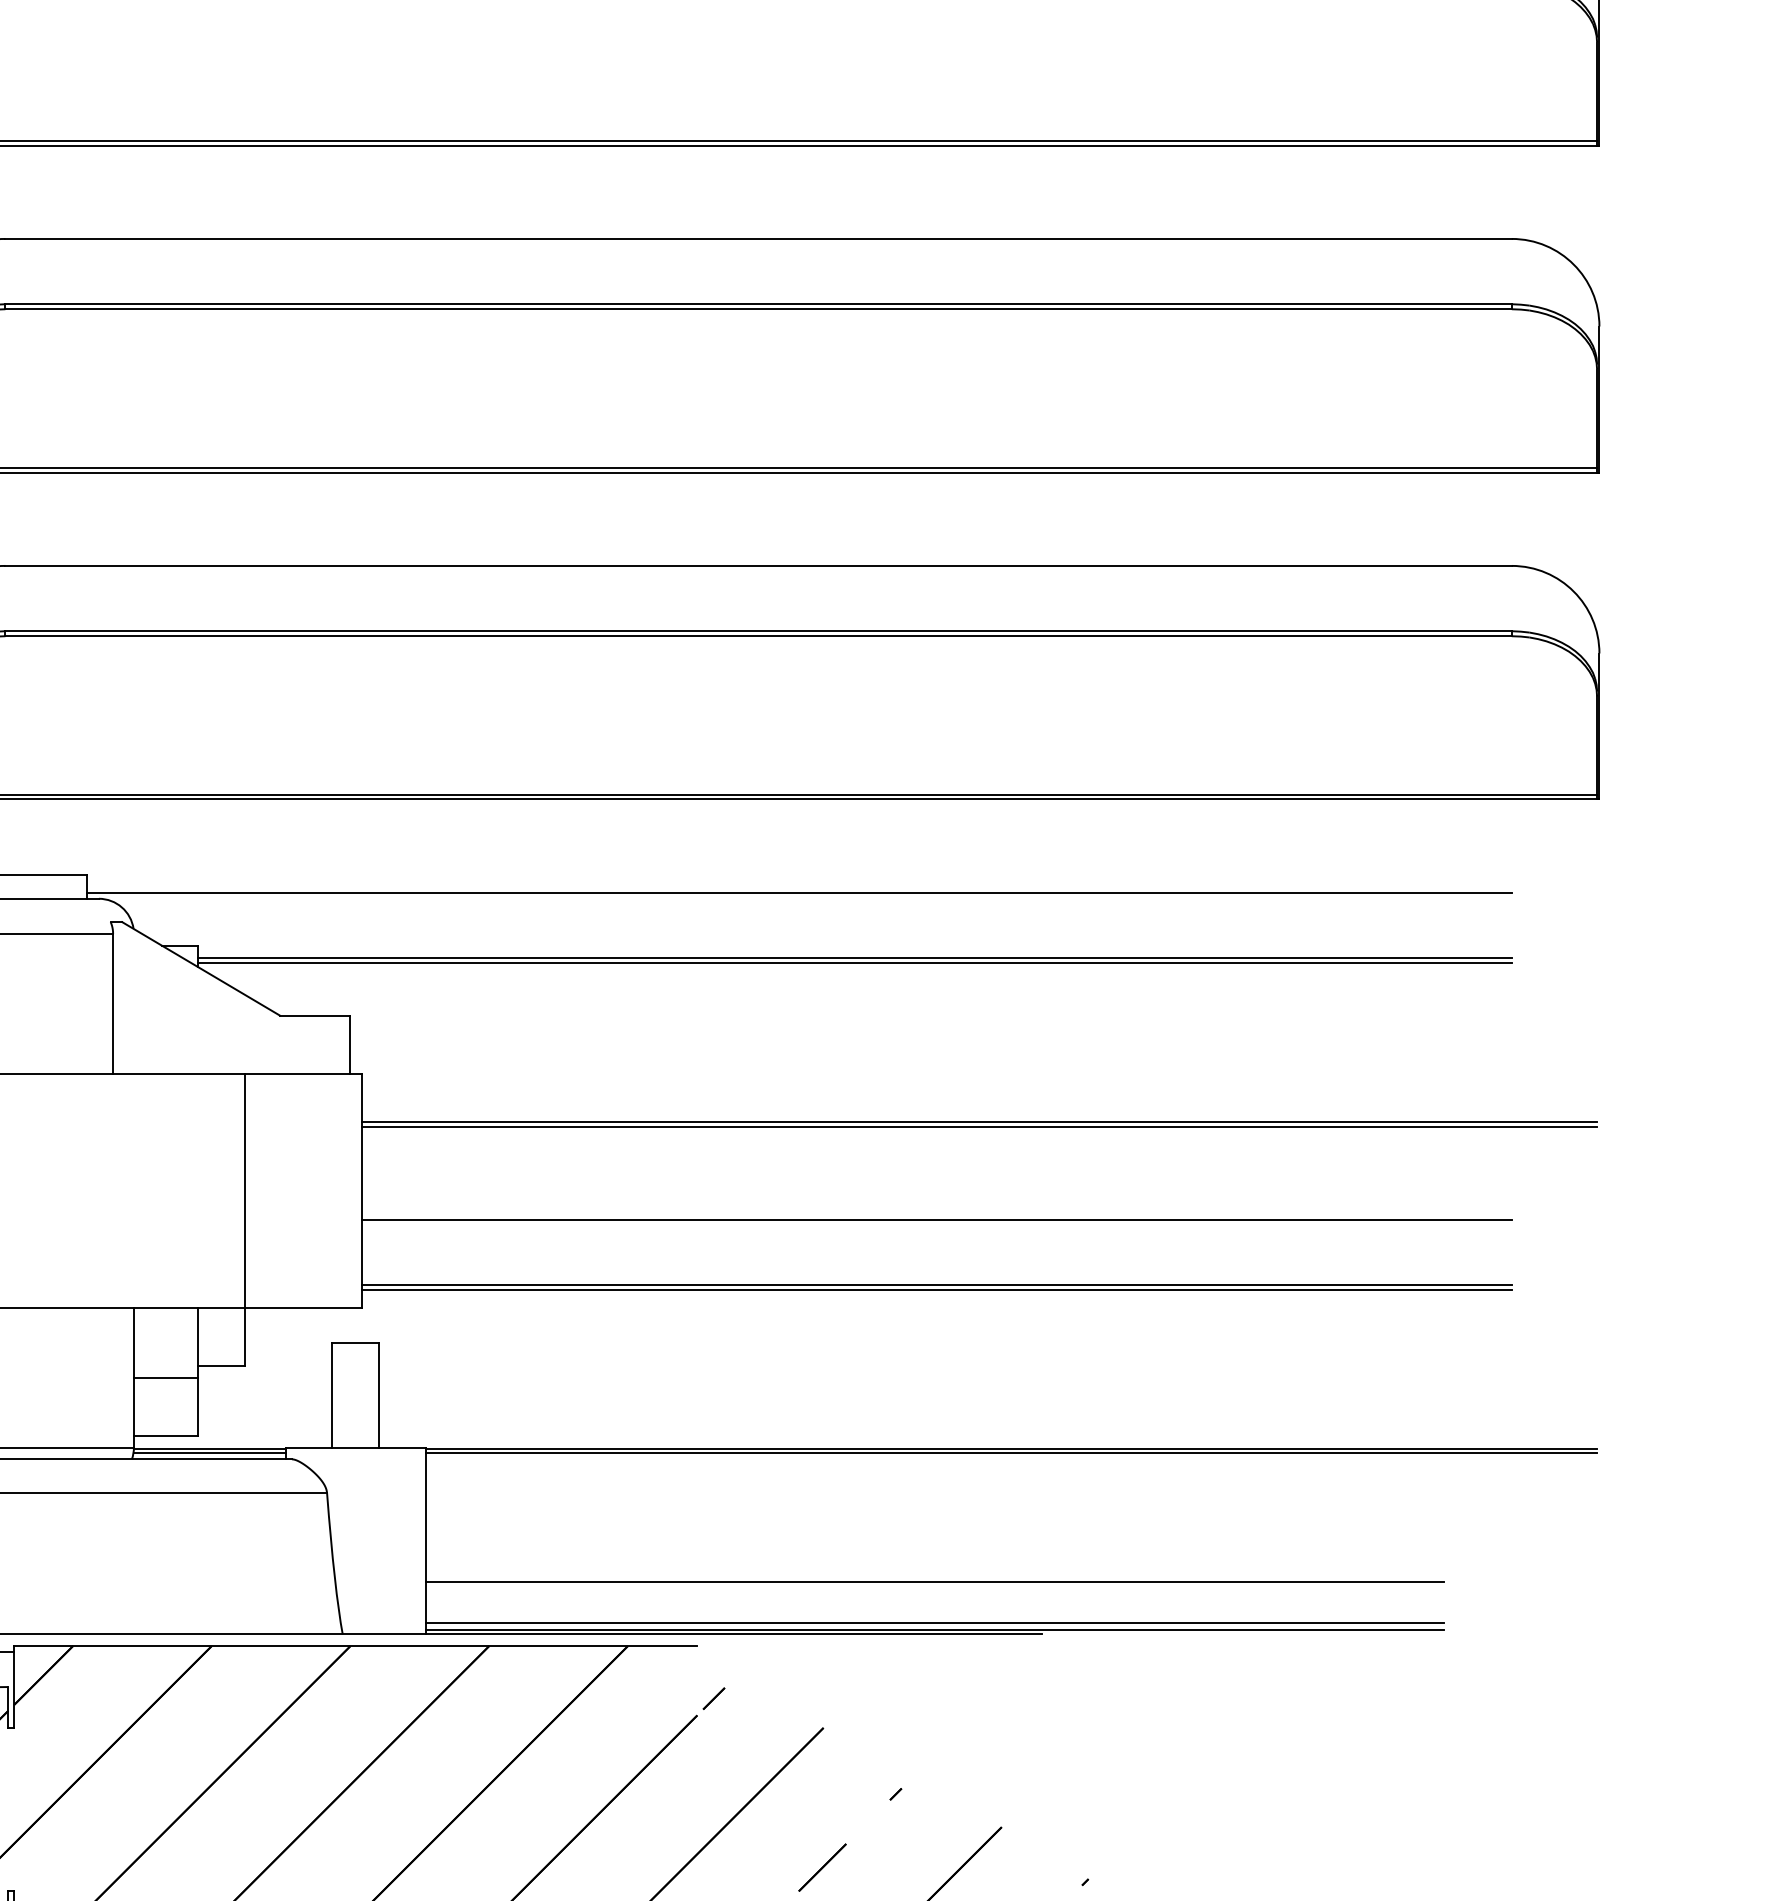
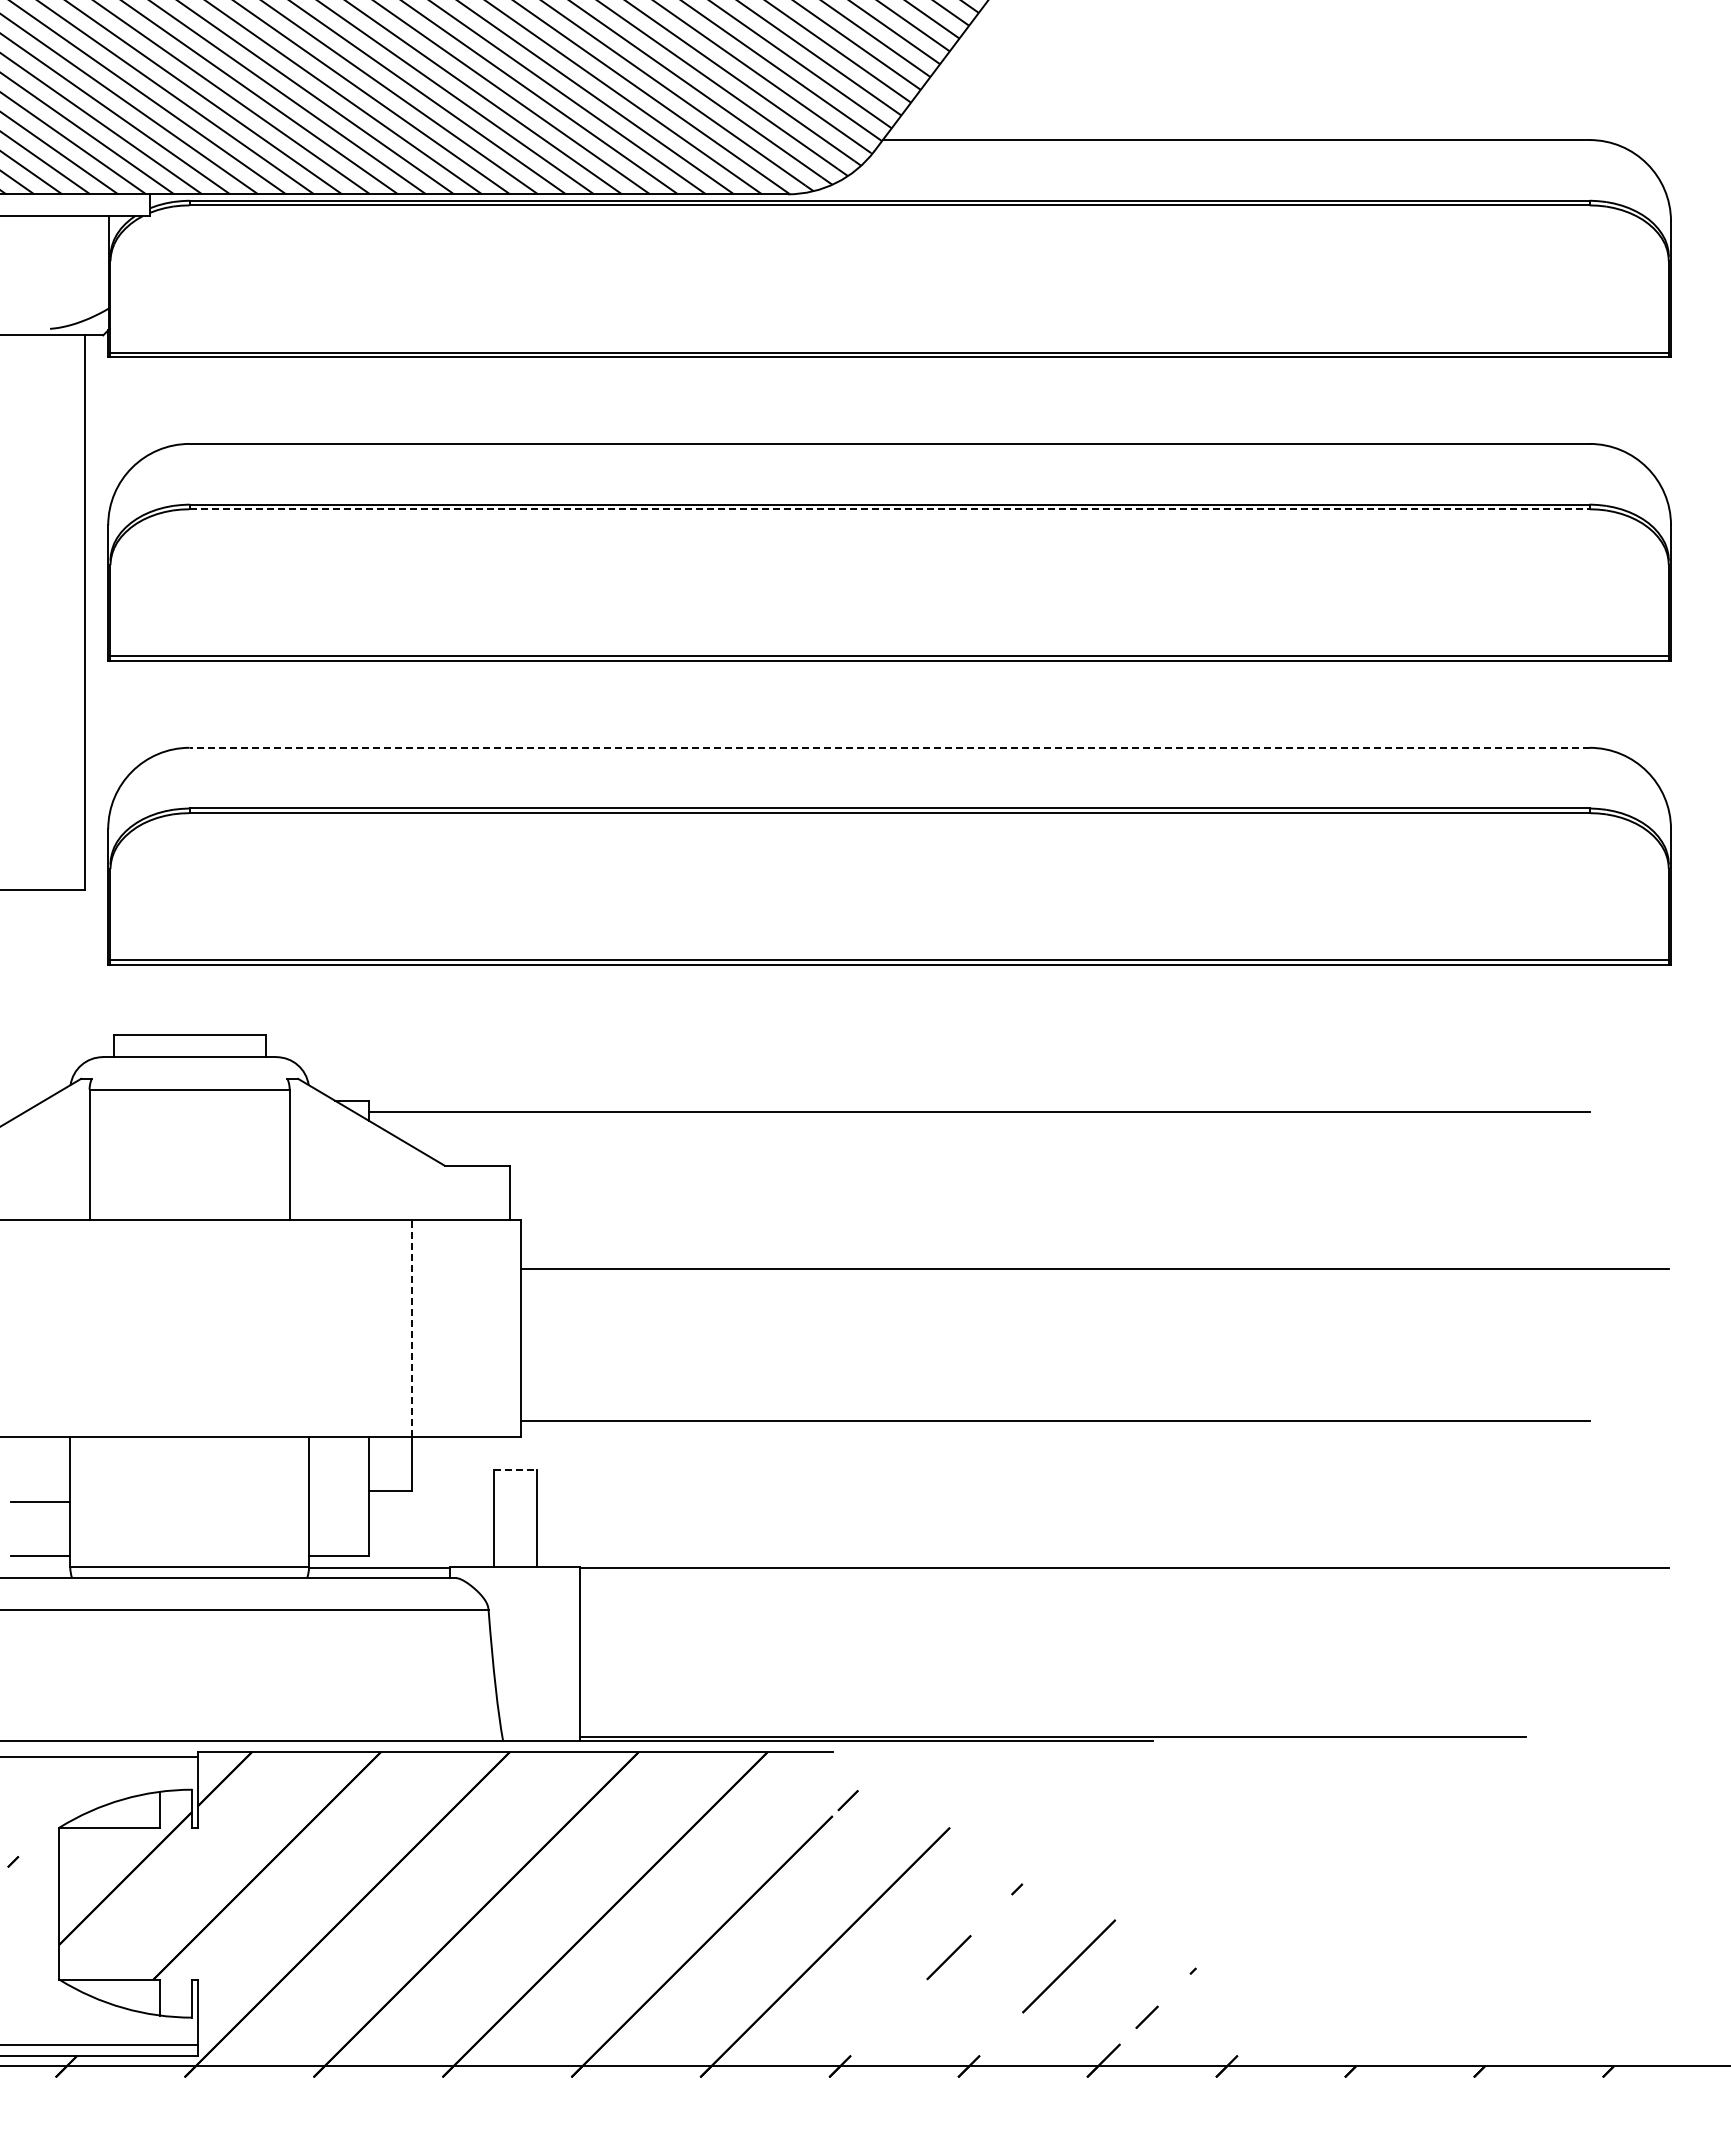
line: (759, 309) -> (890, 509), solid -> dashed
line: (758, 565) -> (889, 747), solid -> dashed
line: (799, 892) -> (927, 1051), removed
line: (854, 963) -> (978, 1117), removed
line: (979, 1121) -> (1094, 1264), removed
line: (245, 1190) -> (412, 1328), solid -> dashed
line: (936, 1219) -> (1054, 1355), removed
line: (936, 1285) -> (1054, 1416), removed
line: (356, 1342) -> (515, 1469), solid -> dashed
line: (165, 1377) -> (338, 1502), removed
line: (209, 1453) -> (379, 1572), removed
line: (1011, 1453) -> (1124, 1572), removed
line: (934, 1582) -> (1053, 1692), removed
line: (934, 1623) -> (1053, 1730), removed

